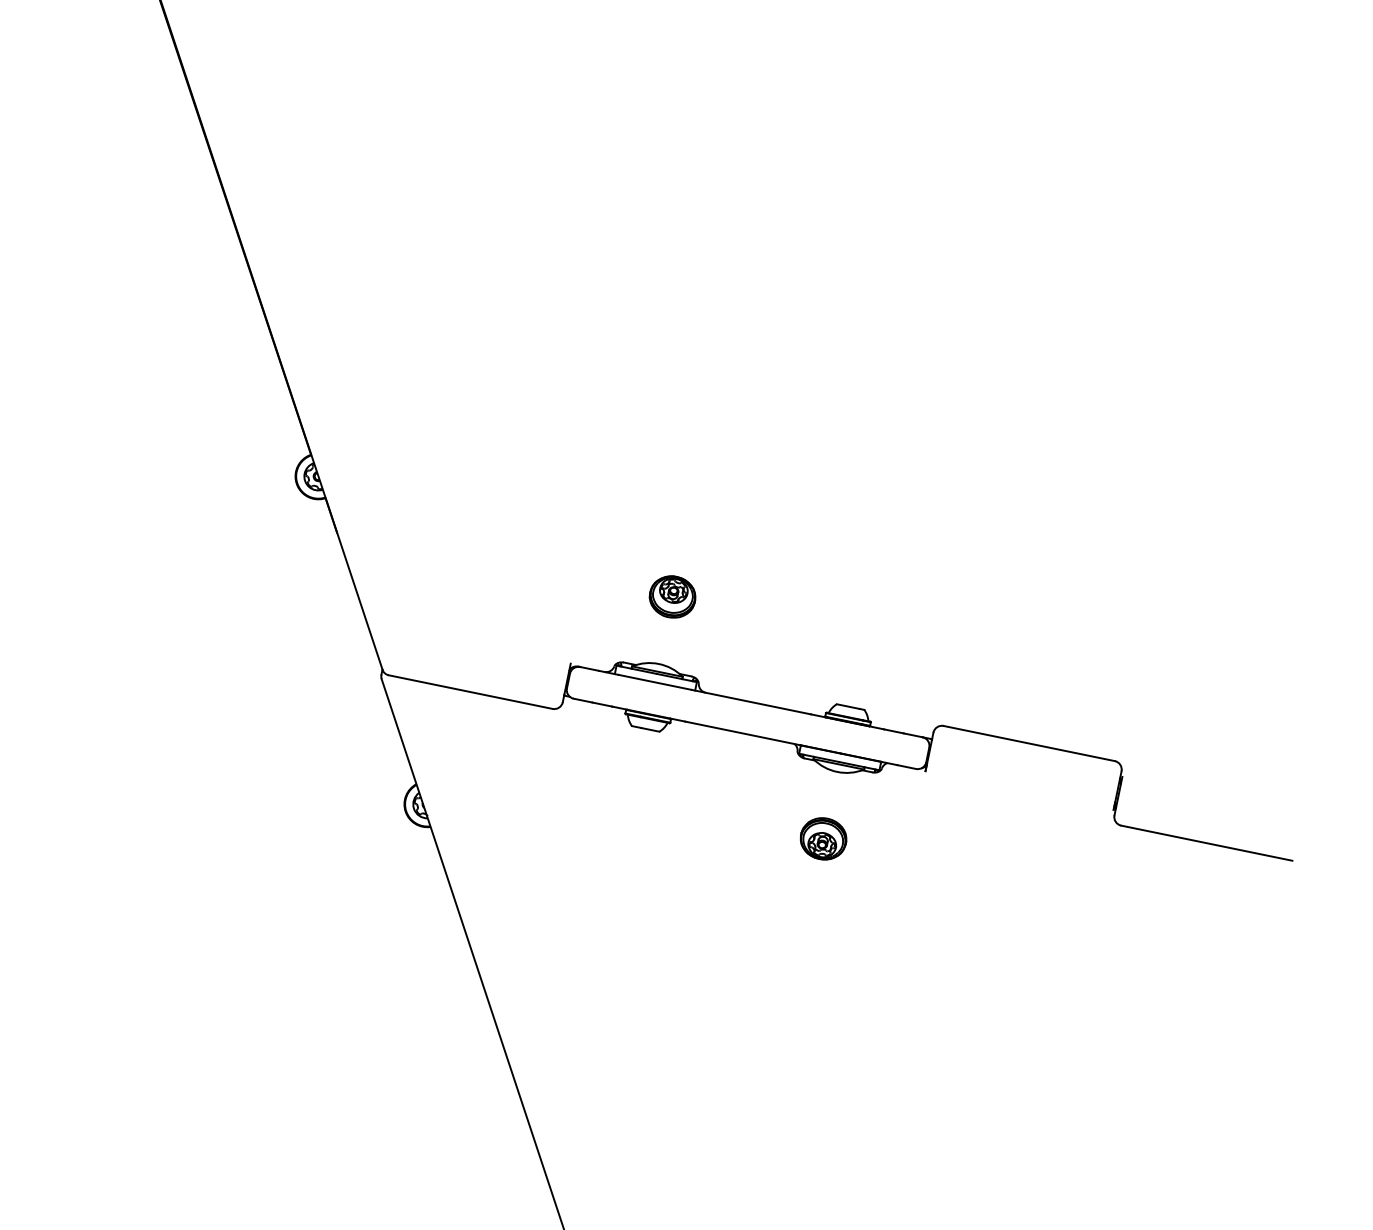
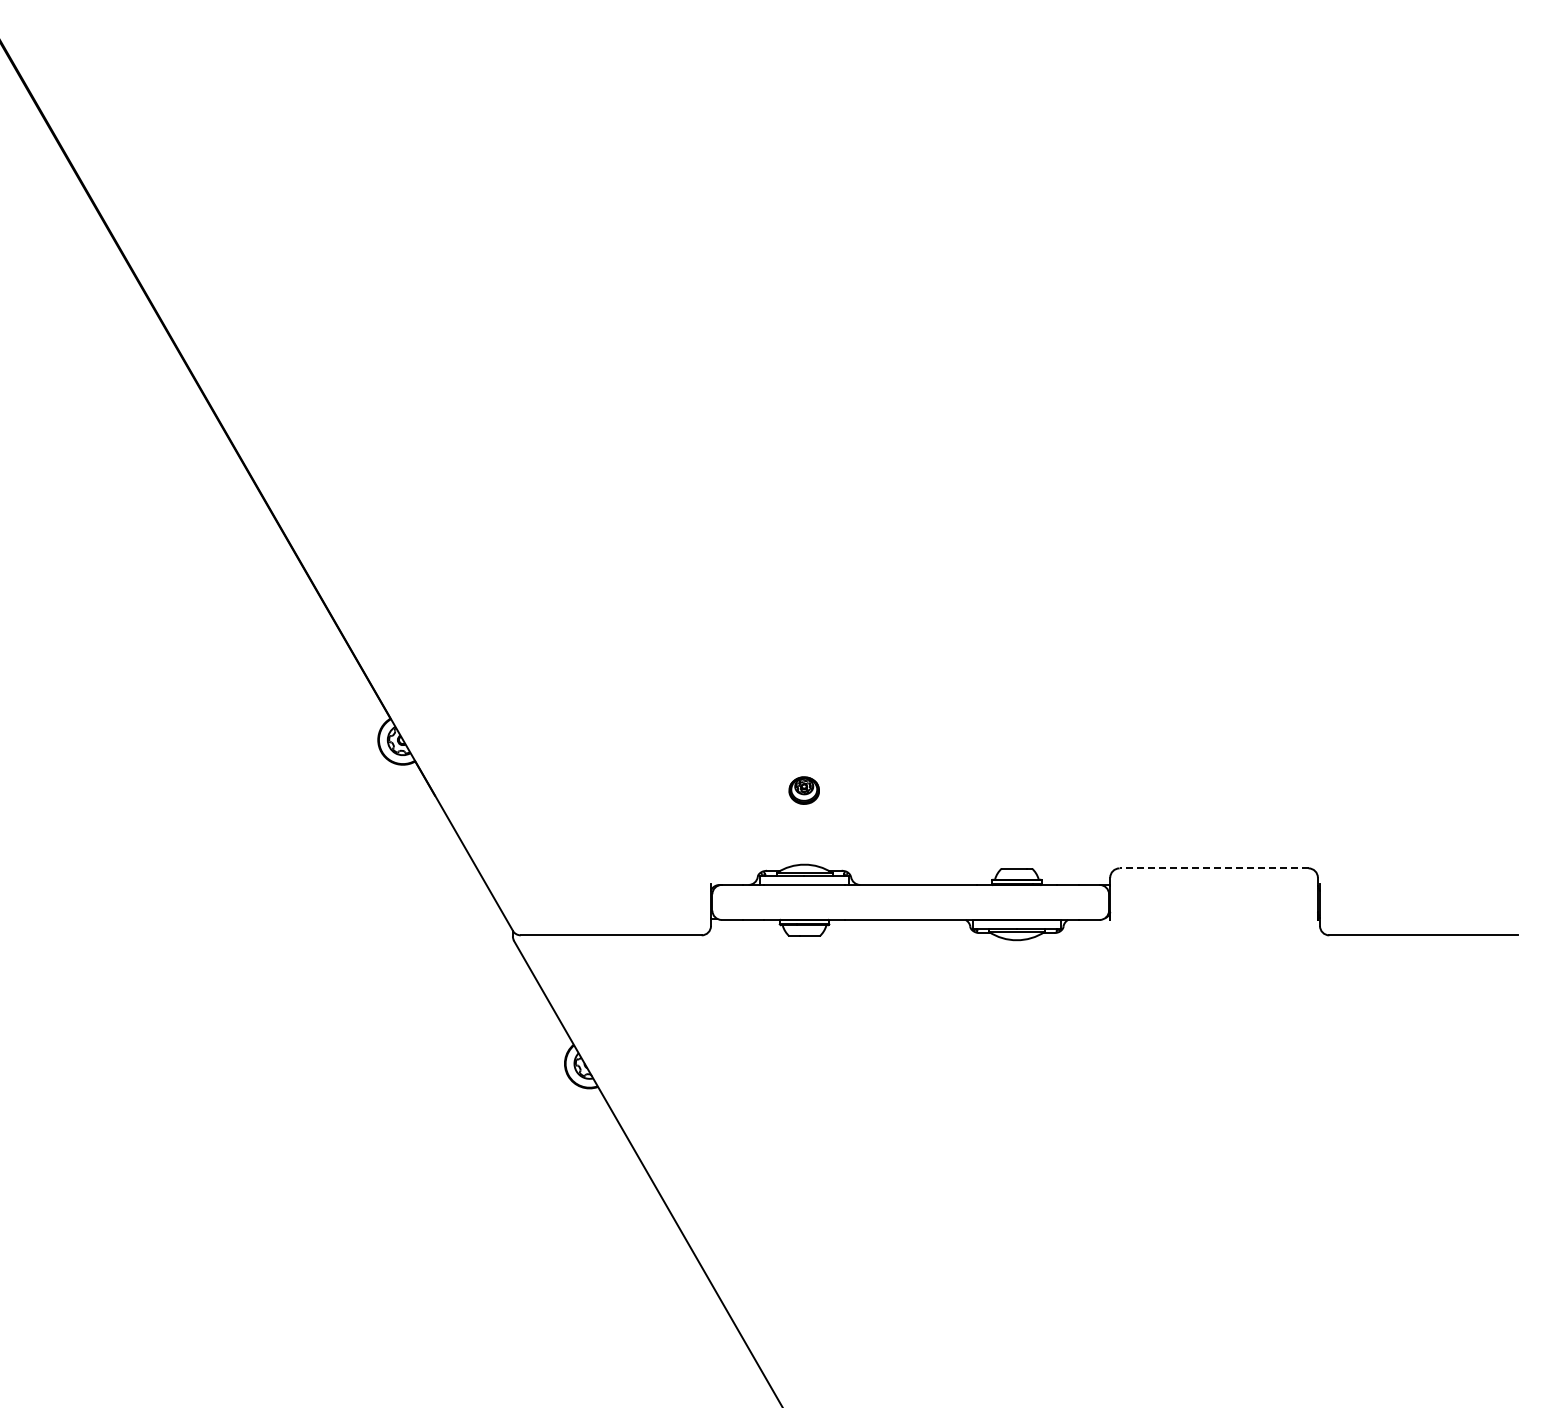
part: (671, 596) -> (803, 790), size x0.6
line: (1029, 743) -> (1214, 868), solid -> dashed
part: (823, 839) -> (1016, 1014), removed

